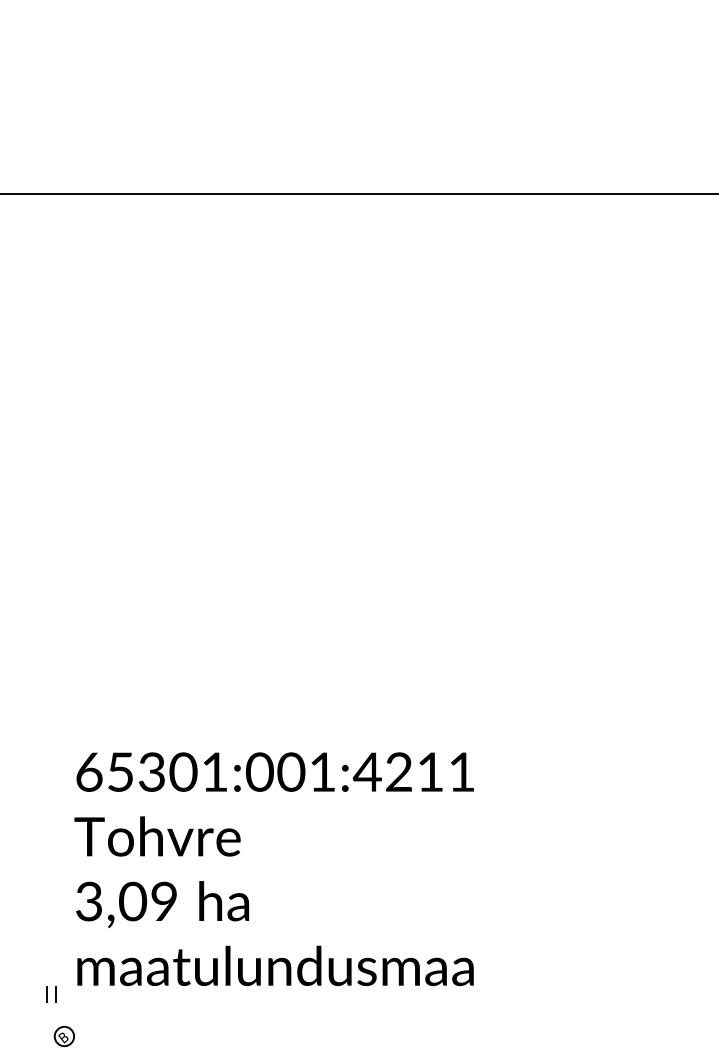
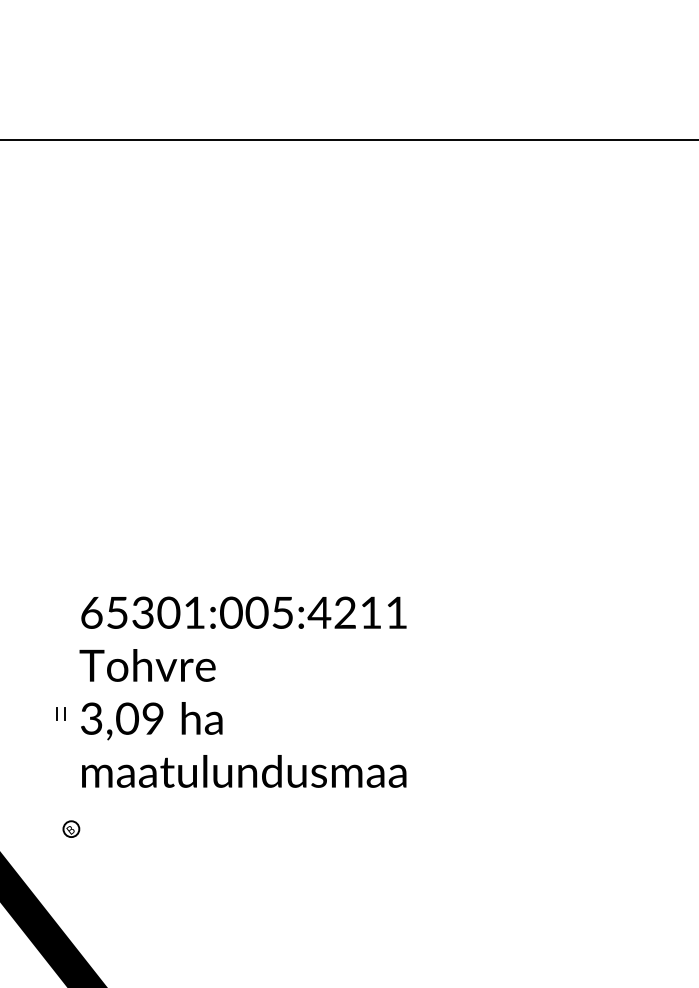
text: (322, 771) -> (282, 612), 65301:001:4211 -> 65301:005:4211
part: (51, 994) -> (60, 713), moved

